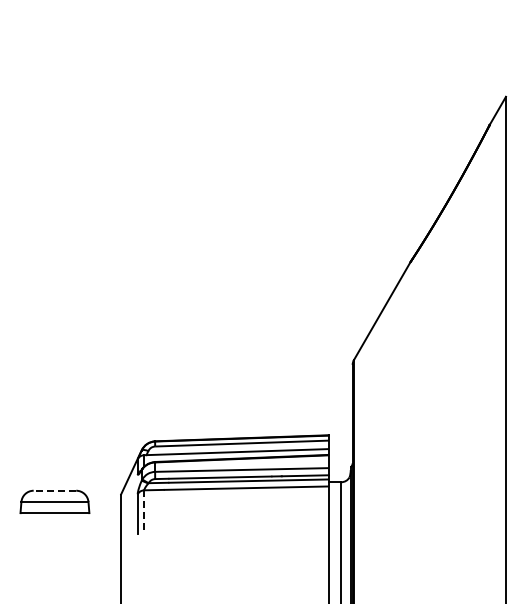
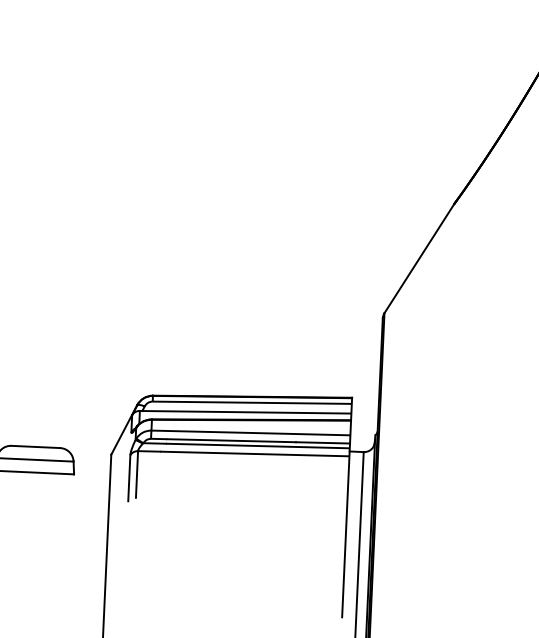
line: (54, 490) -> (35, 446), dashed -> solid
line: (144, 511) -> (137, 475), dashed -> solid

